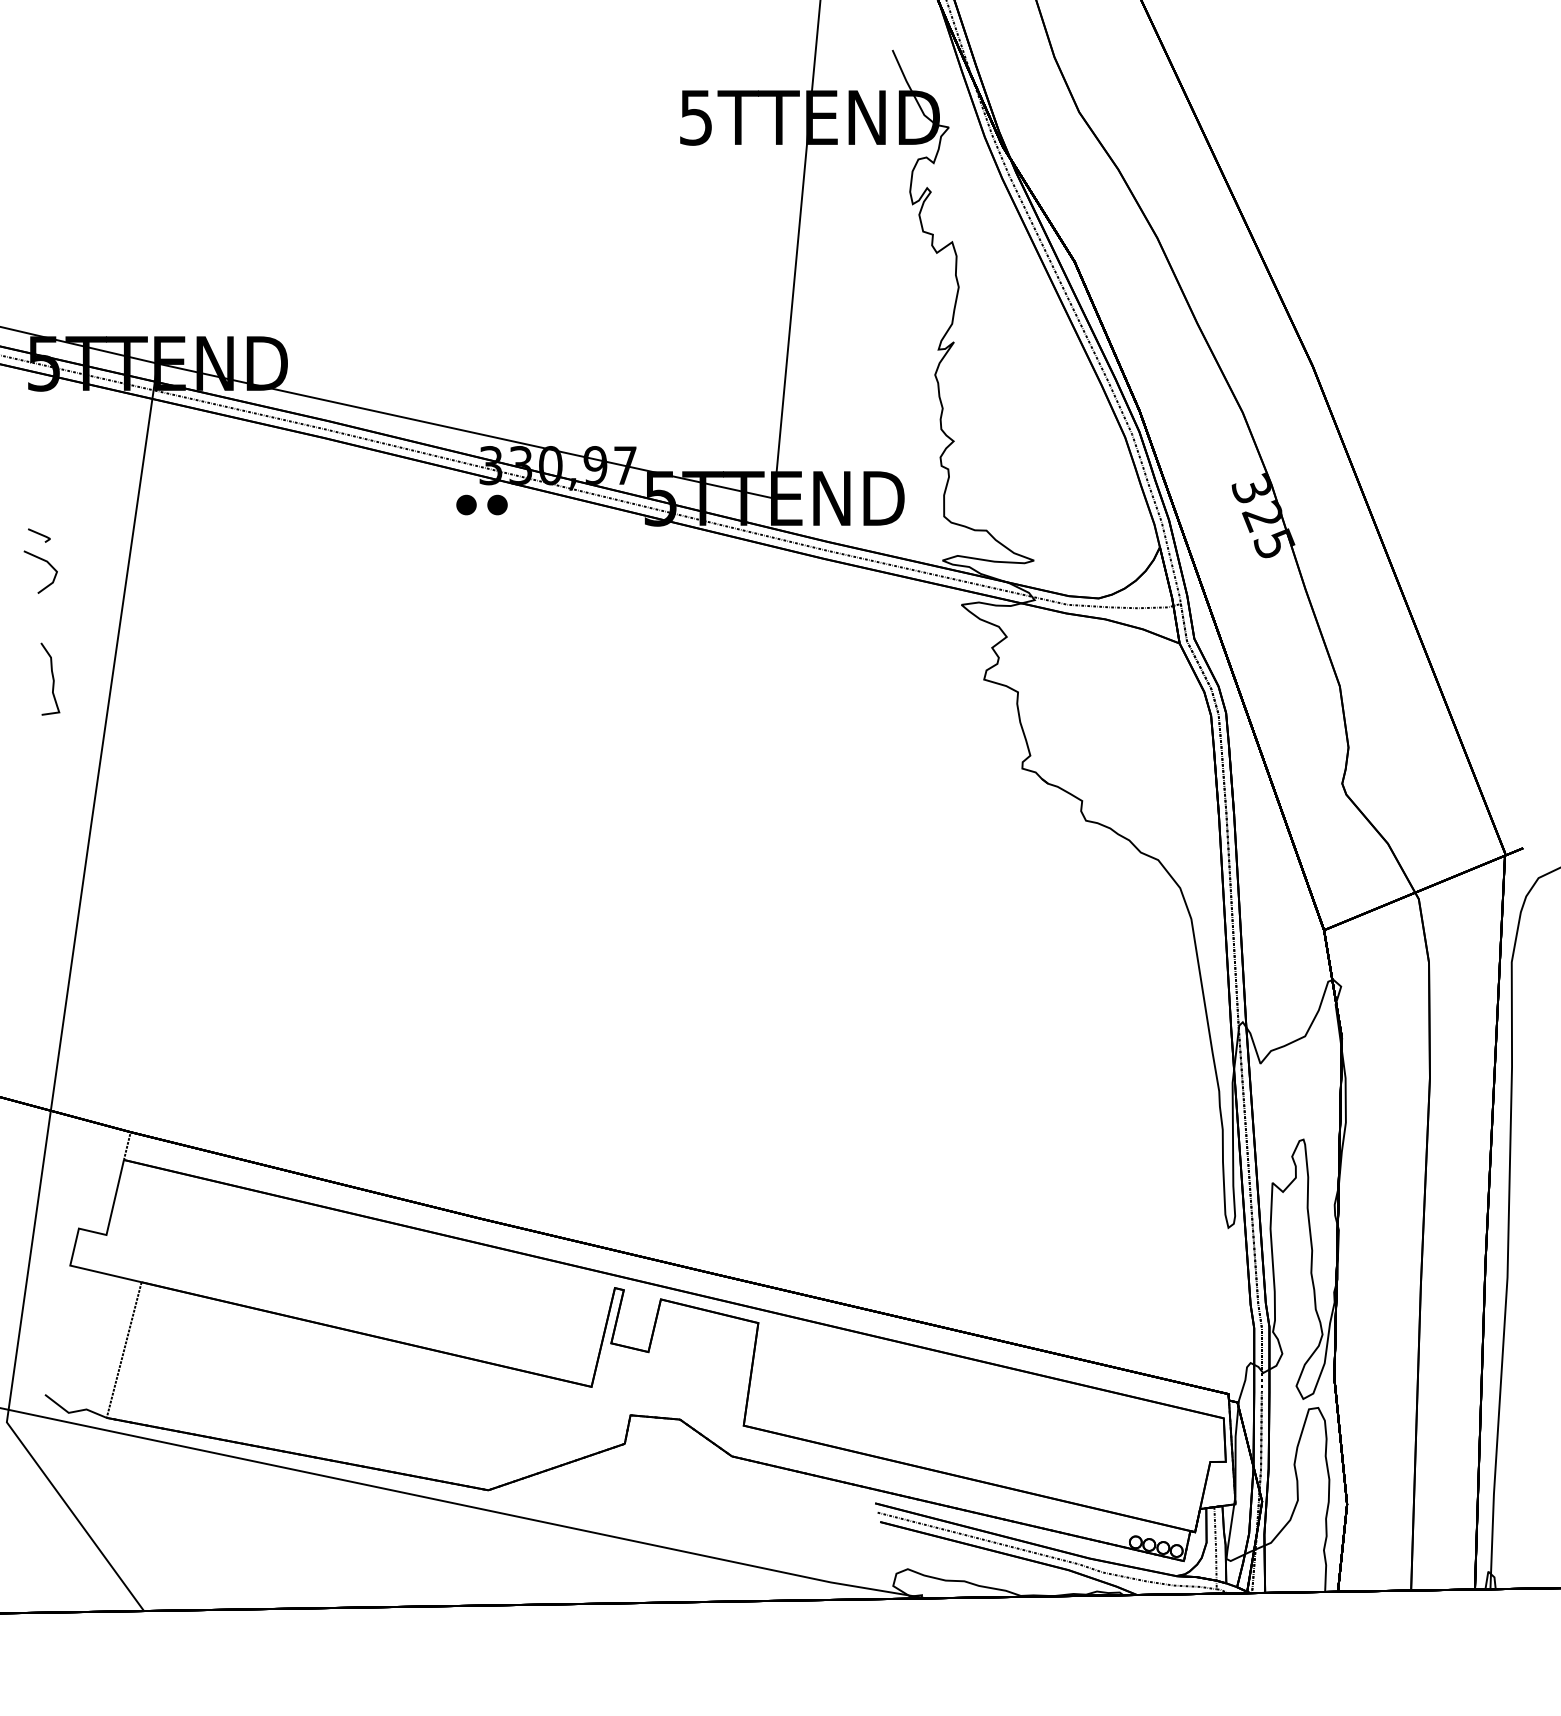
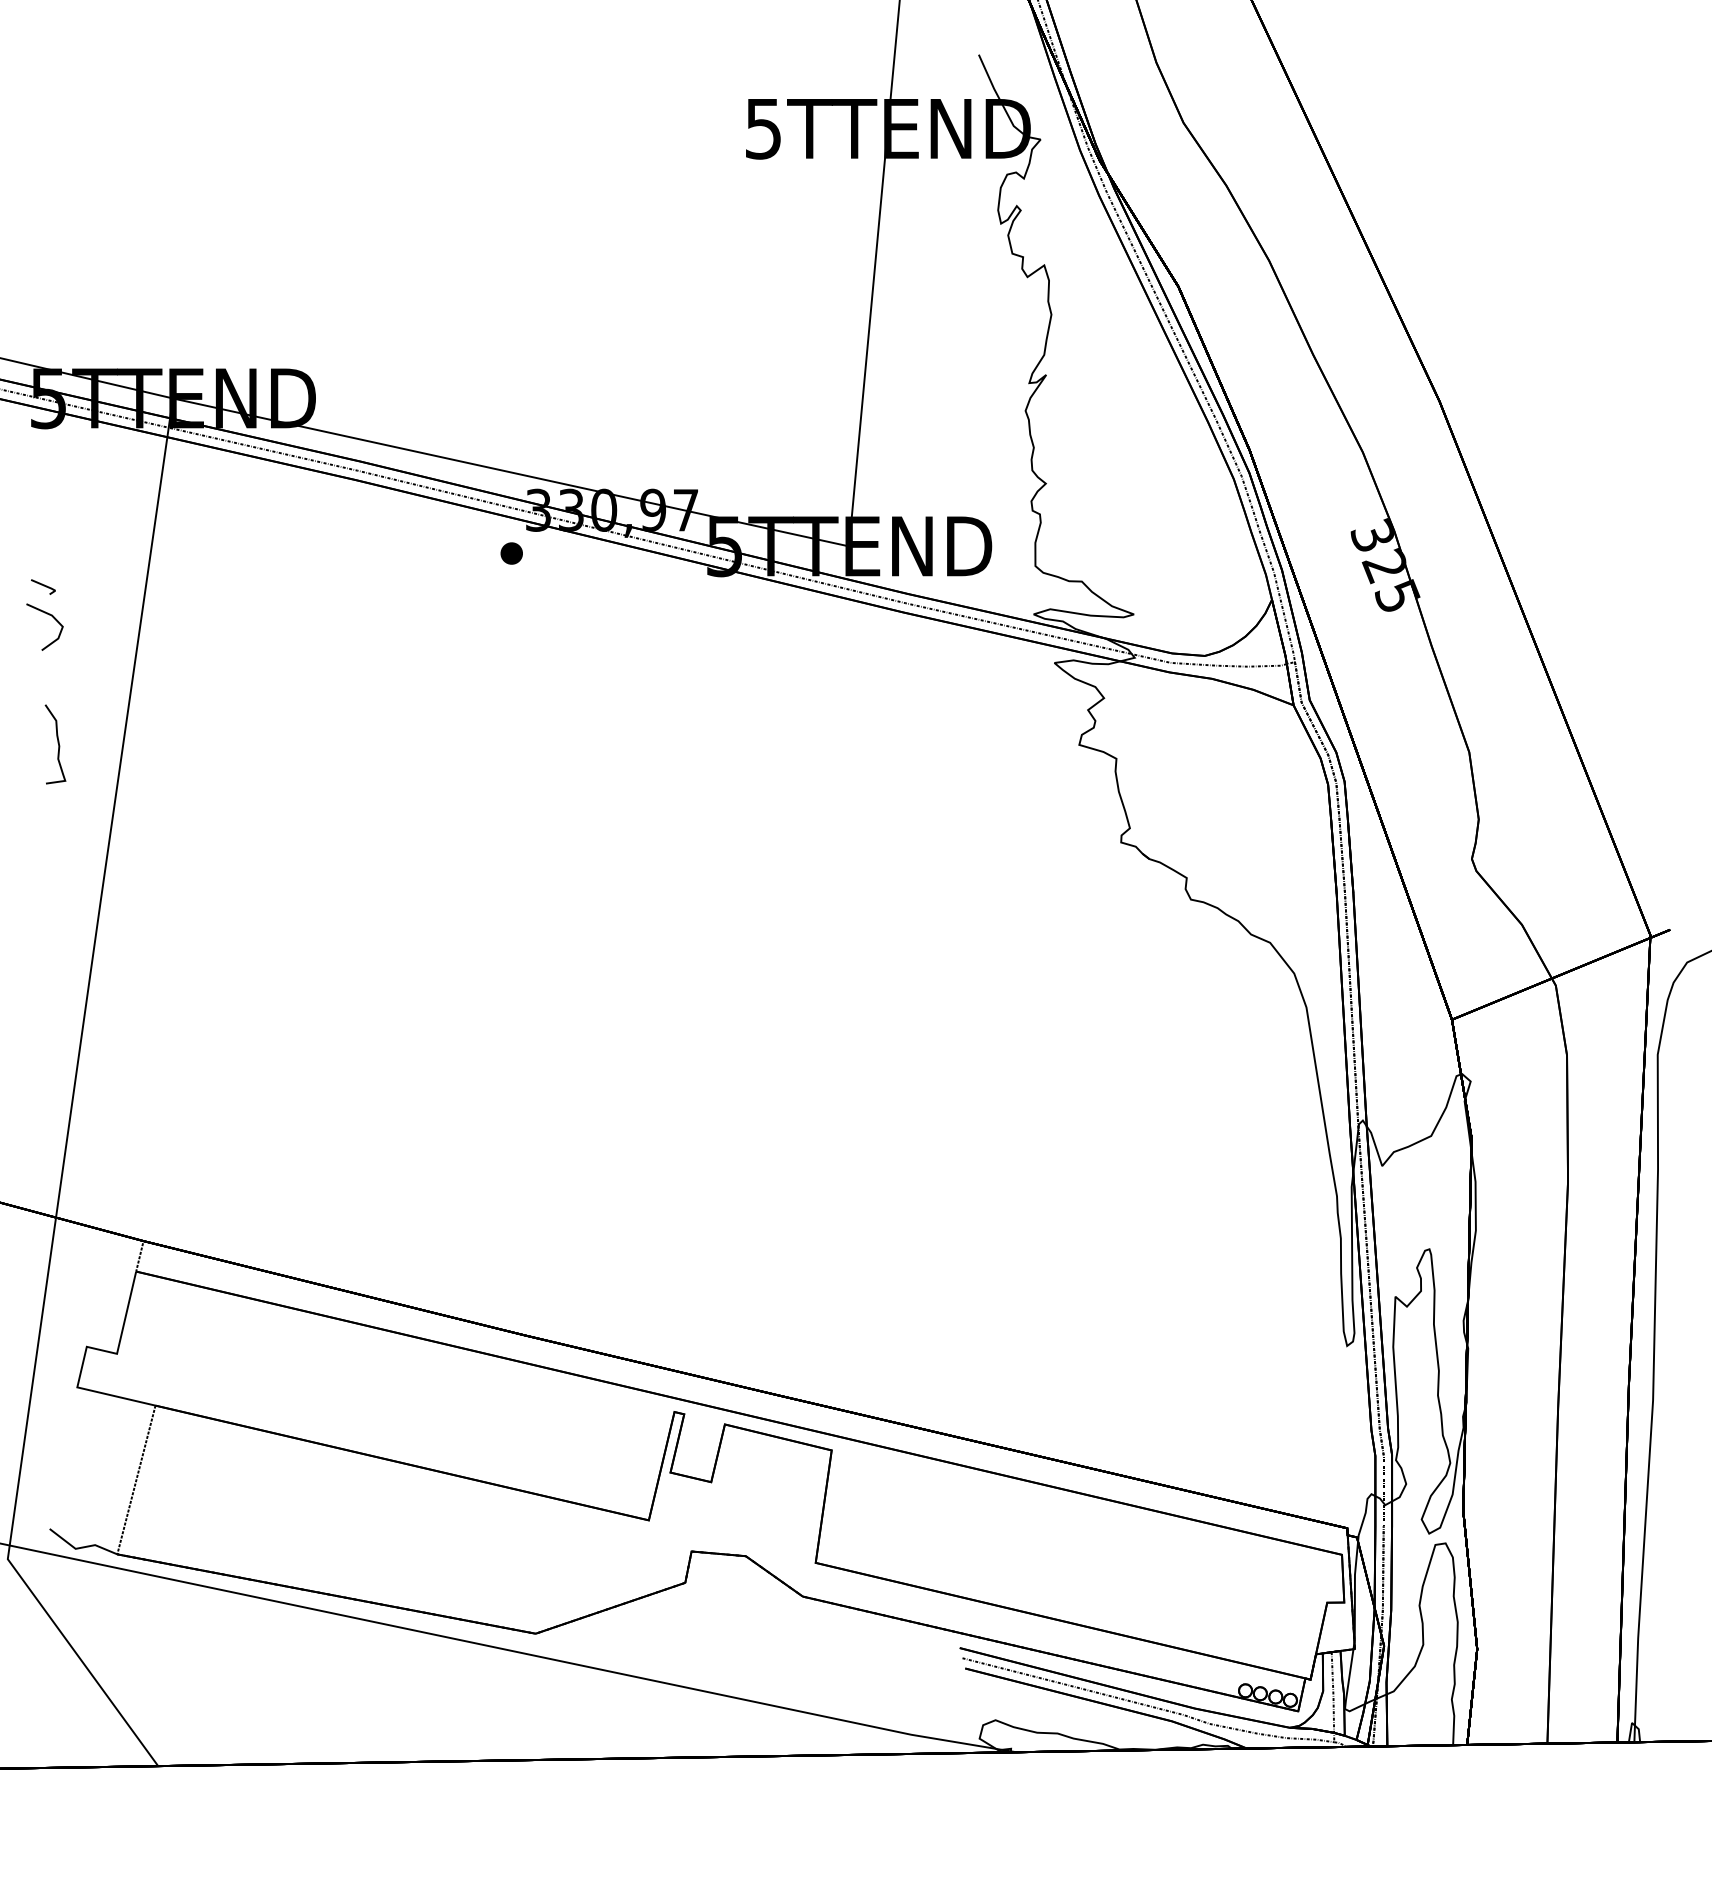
part: (497, 505) -> (545, 553), removed

